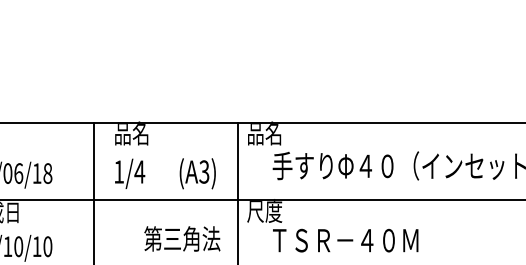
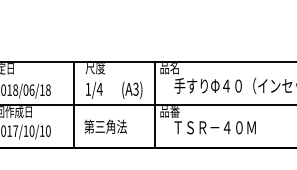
text: (132, 134) -> (95, 68), 品名 -> 尺度
text: (264, 211) -> (169, 111), 尺度 -> 品番
text: (182, 238) -> (105, 126), moved

